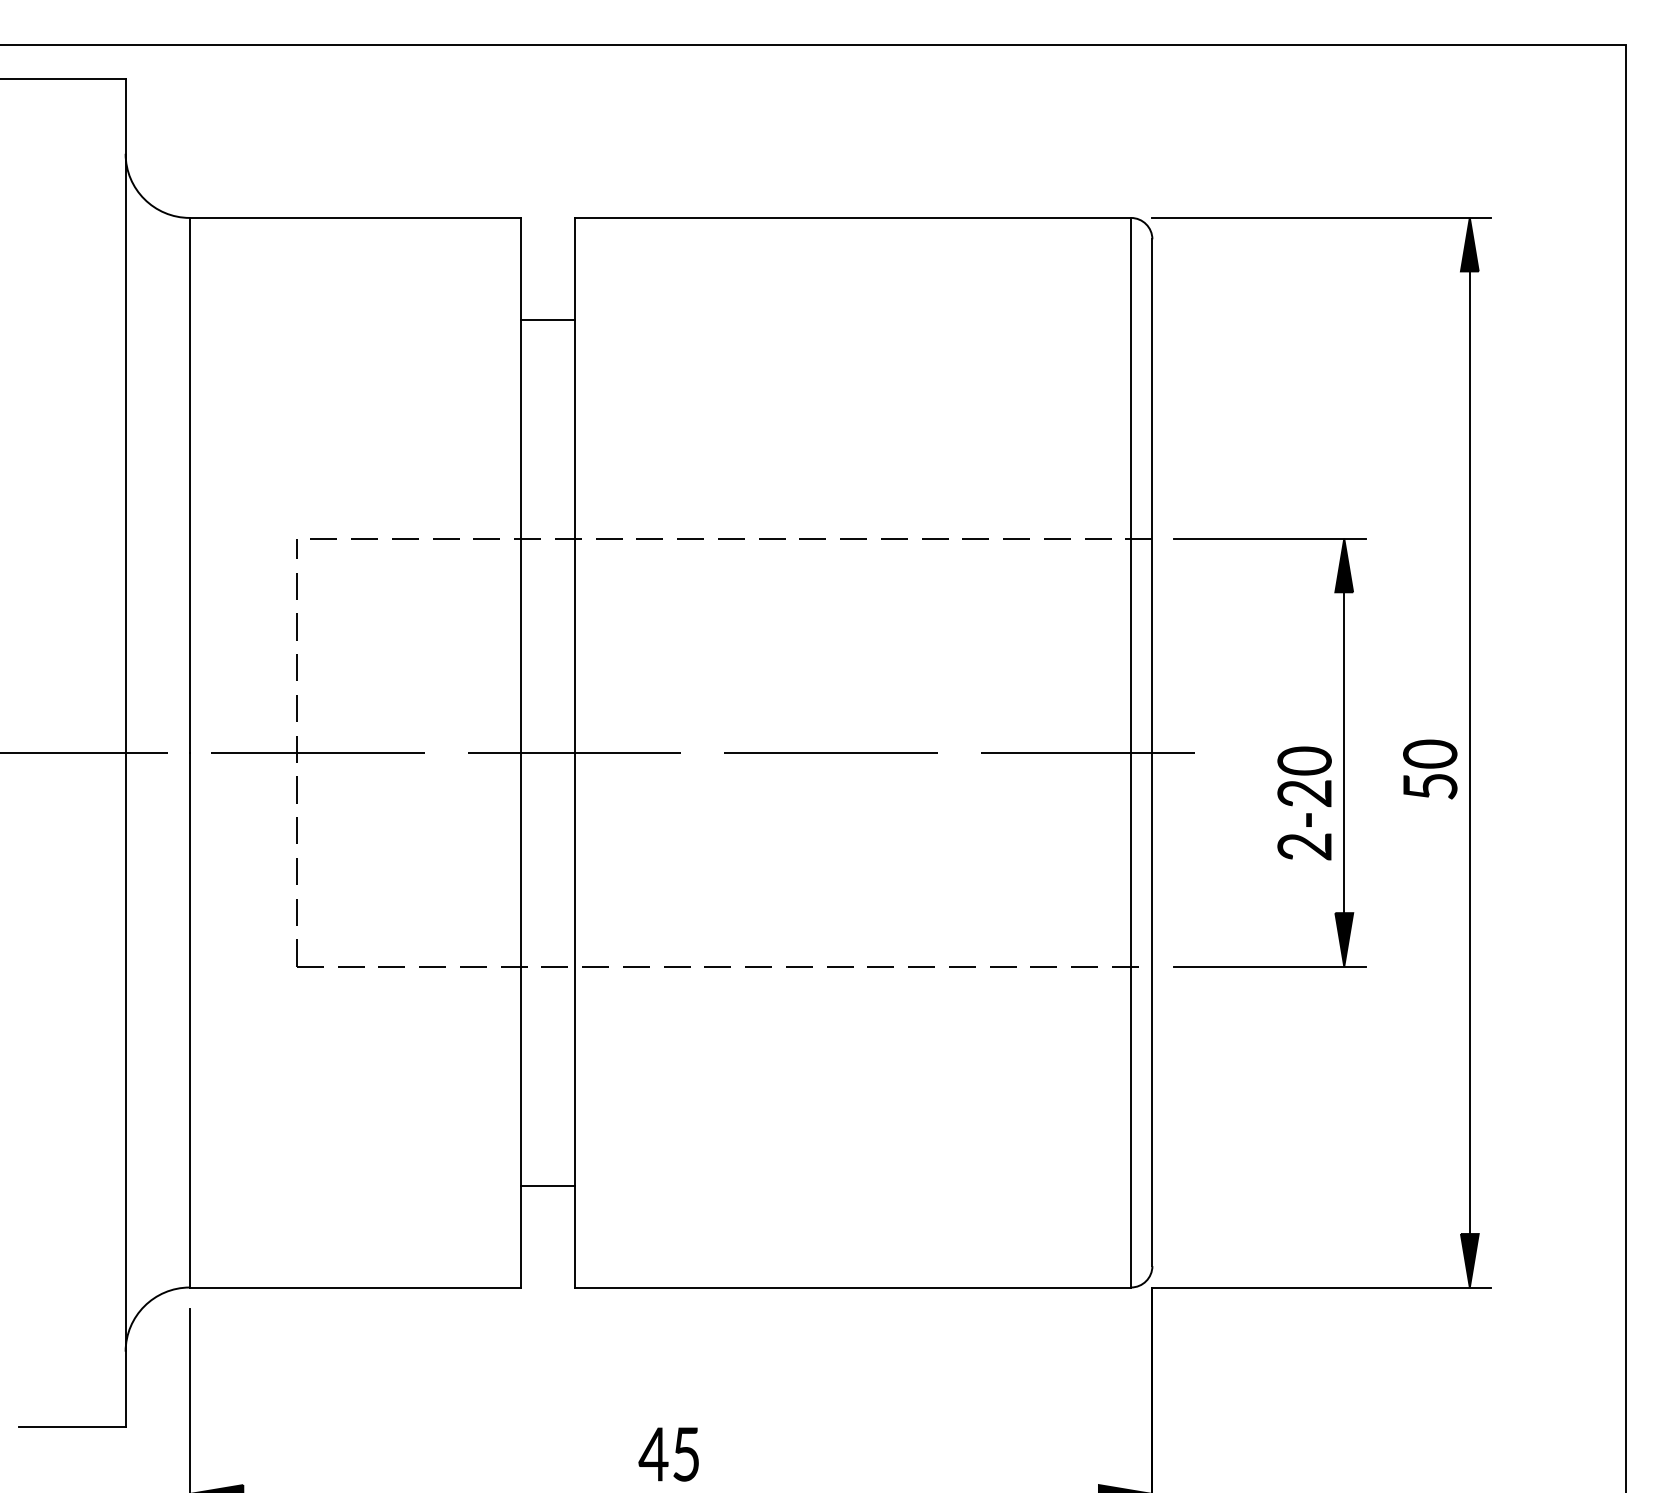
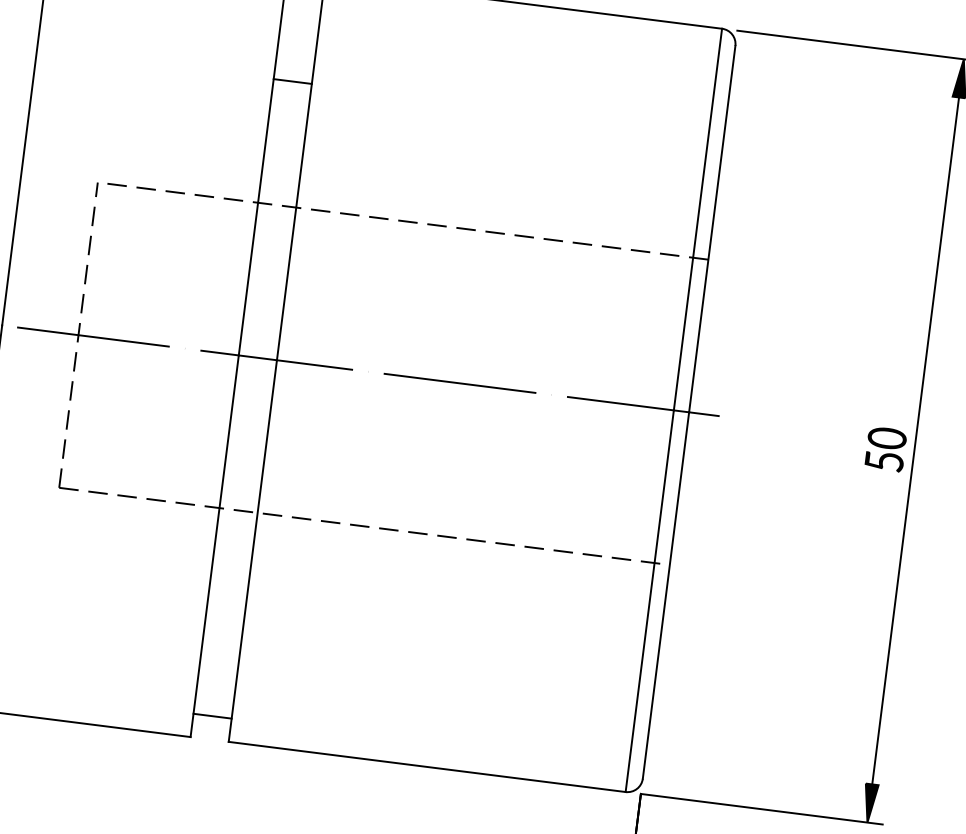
line: (547, 319) -> (292, 81), moved
part: (1278, 756) -> (778, 426), removed
line: (547, 1185) -> (212, 715), moved

